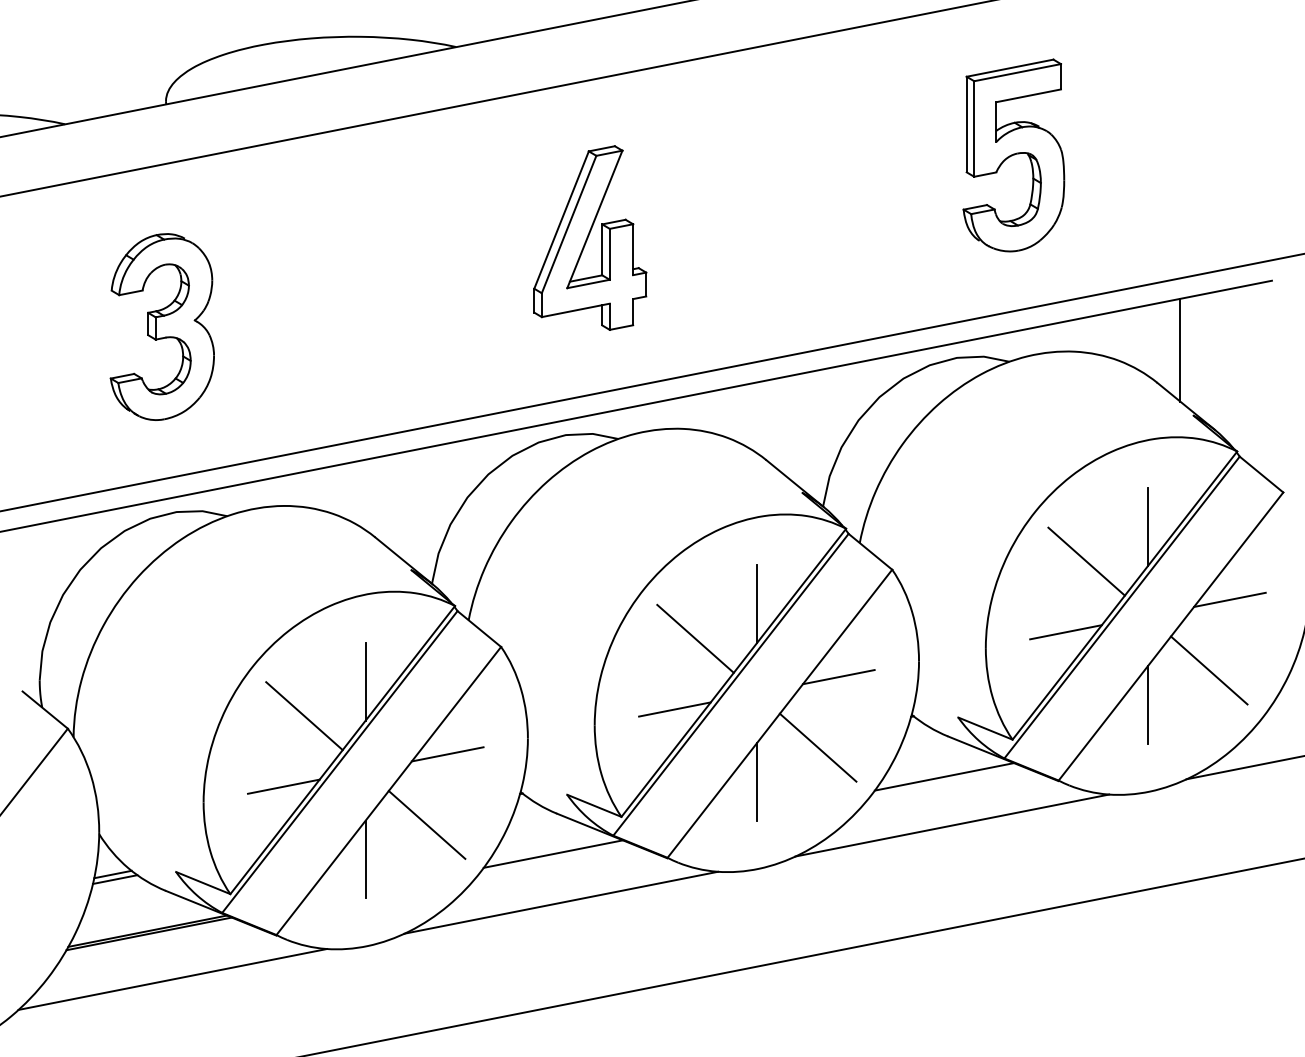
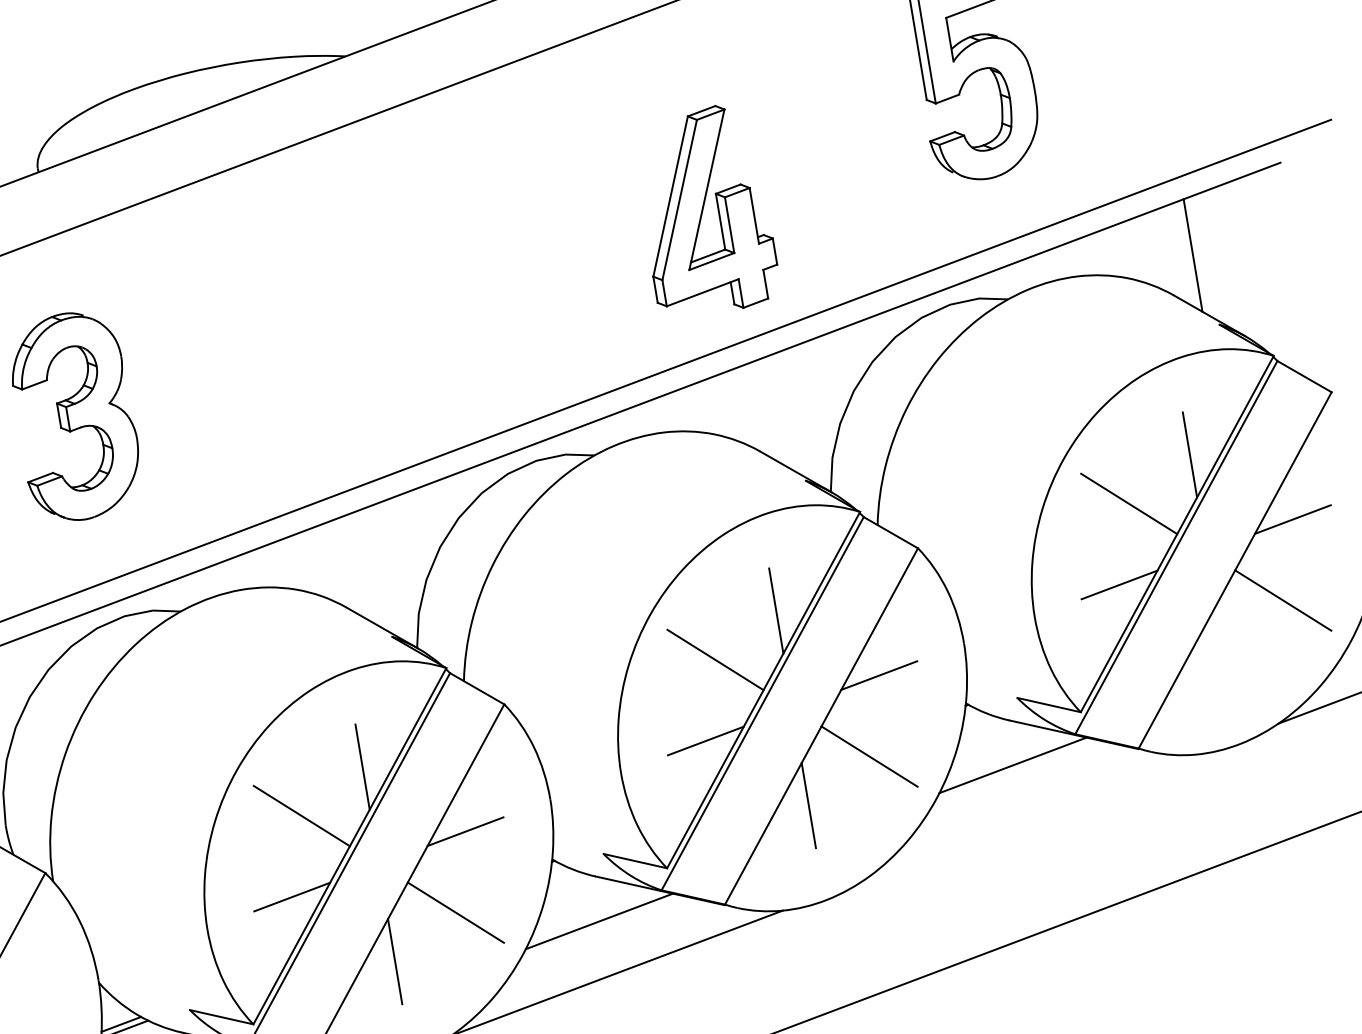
part: (590, 237) -> (705, 210), moved
line: (1147, 704) -> (1221, 649), removed
line: (952, 825) -> (1030, 817), removed

